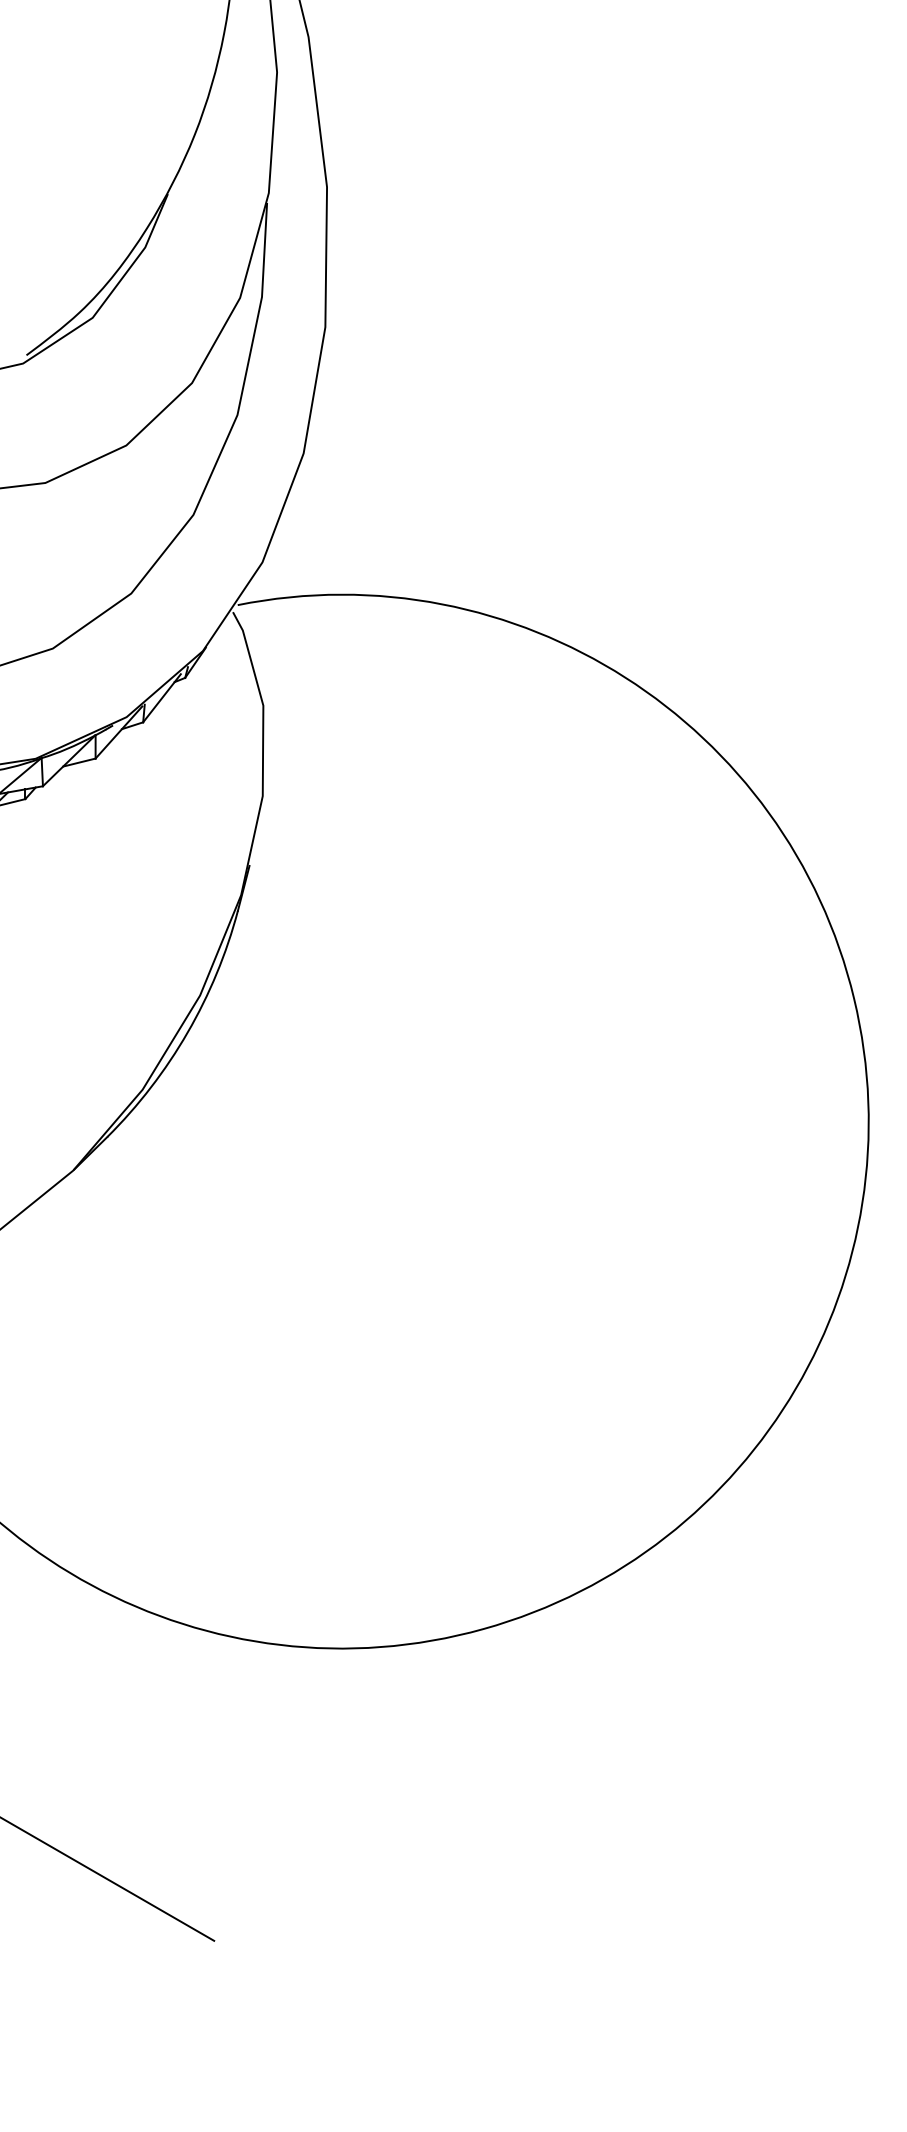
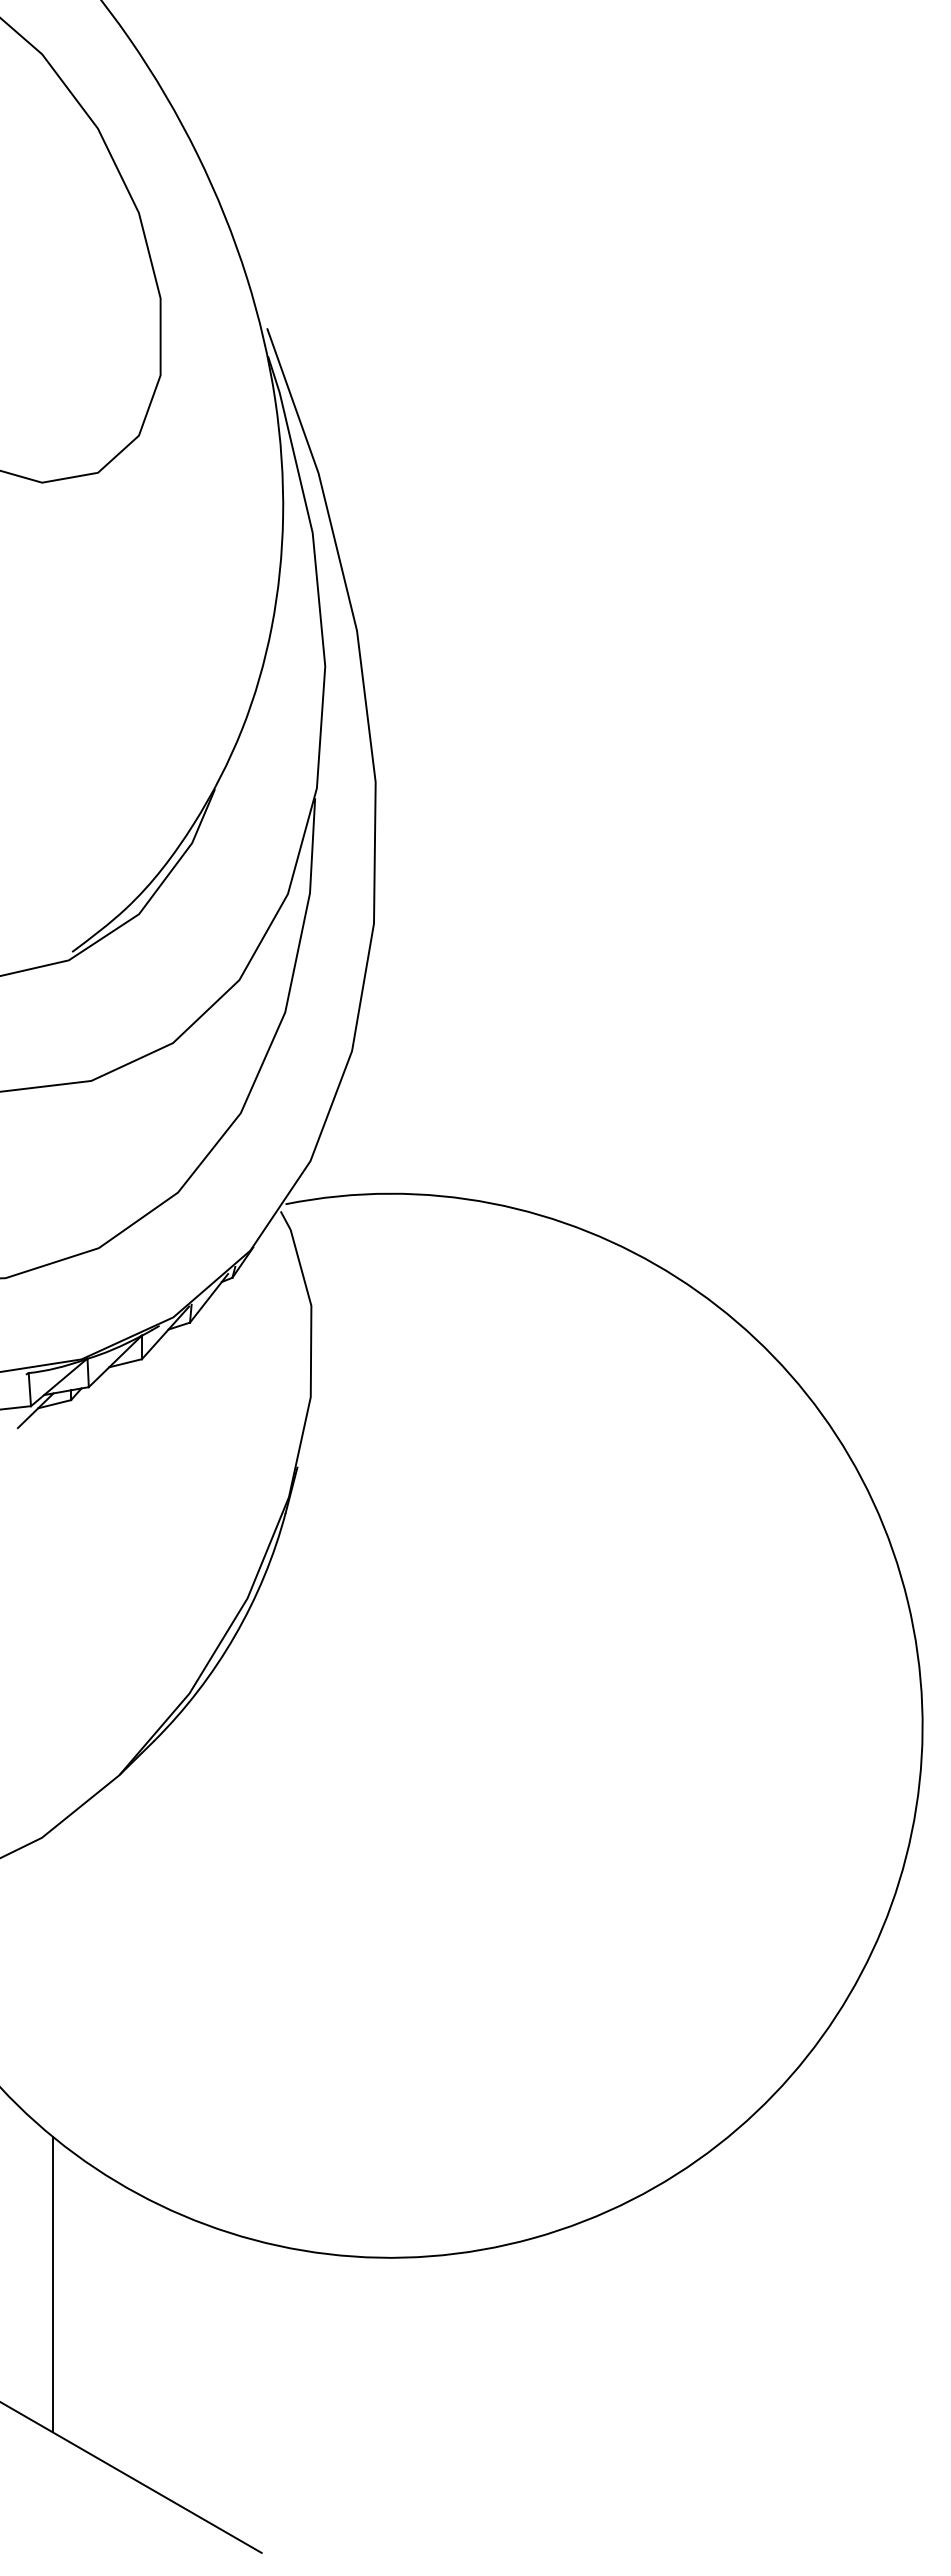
line: (6, 1674) -> (52, 2284), added

